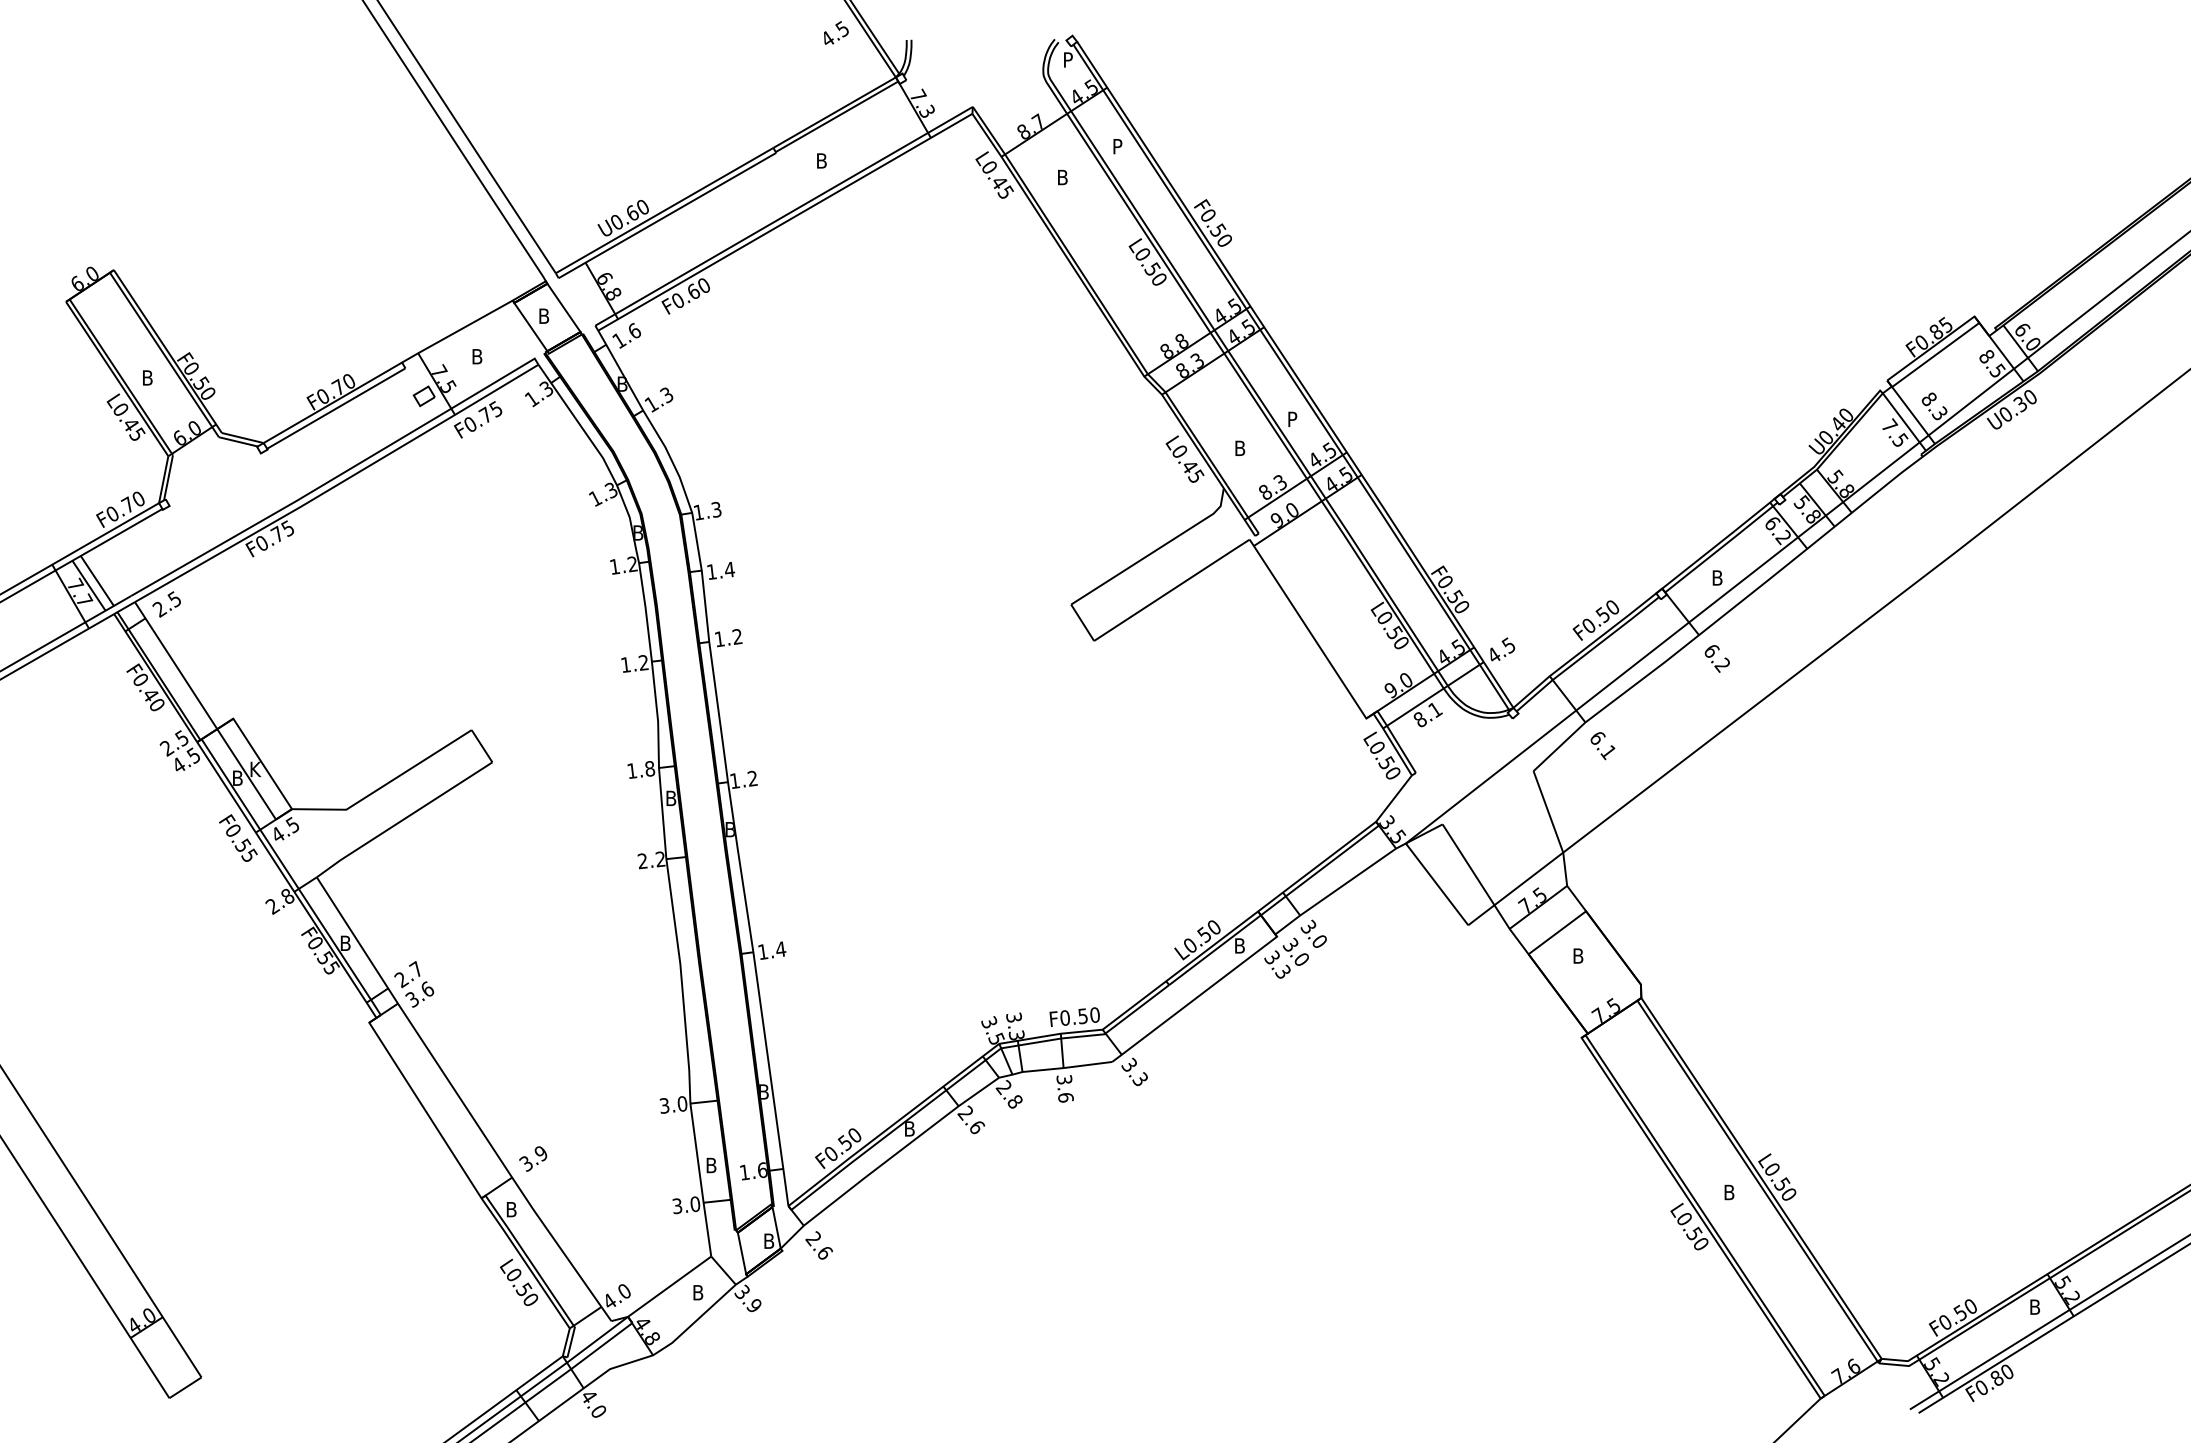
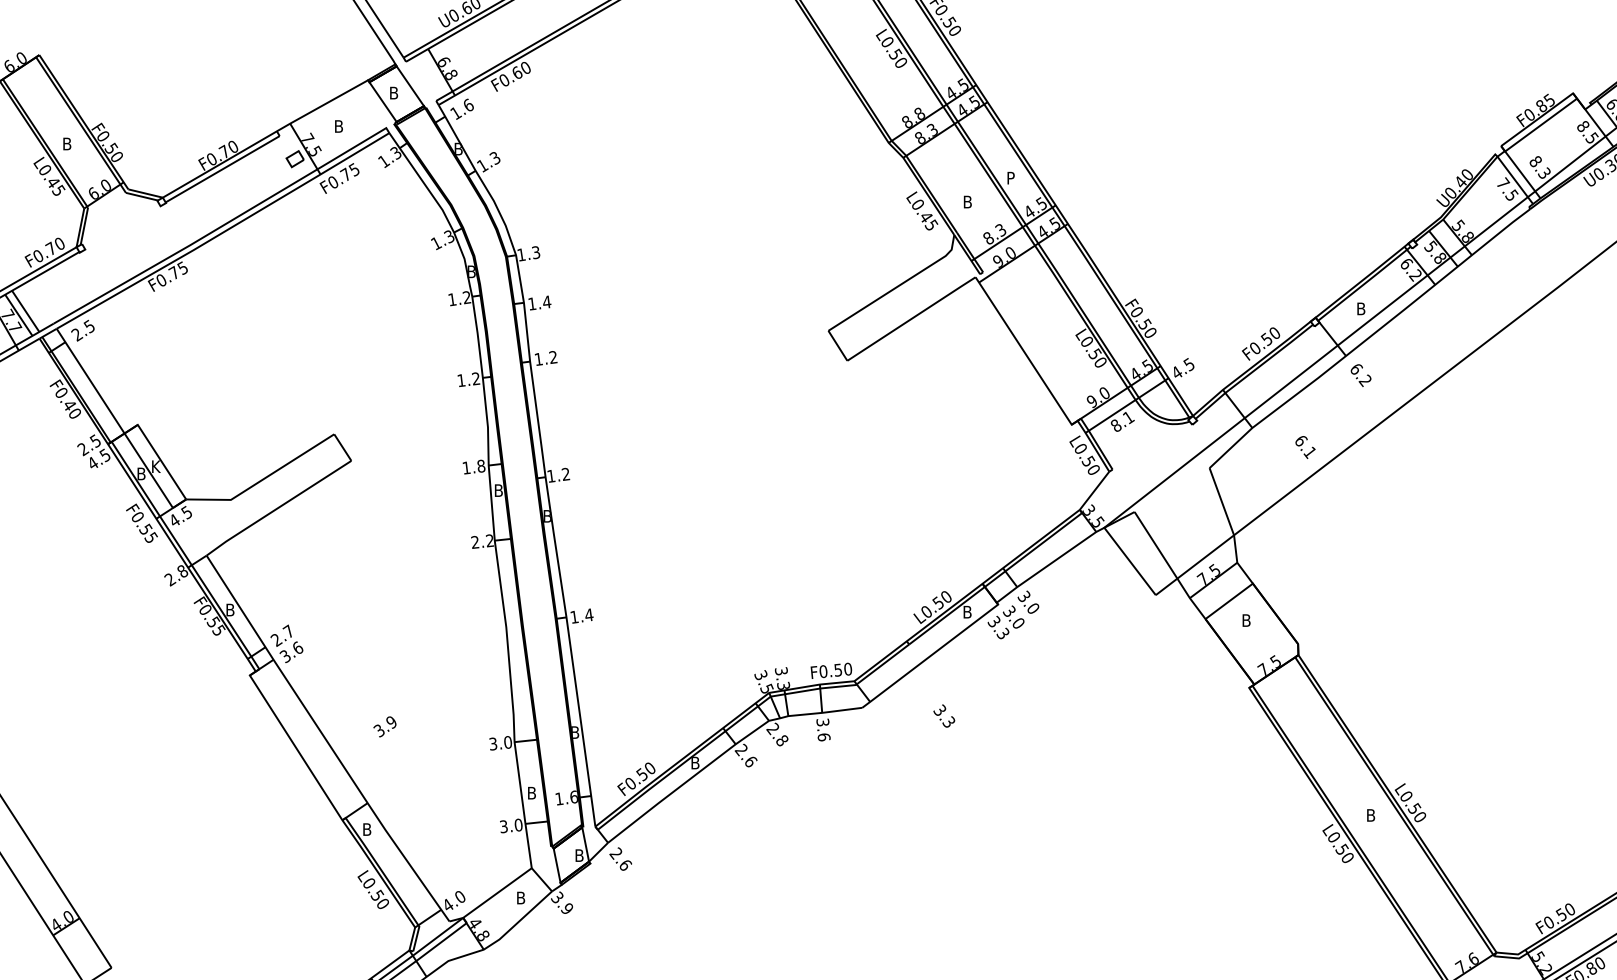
text: (1602, 746) -> (1305, 447), moved
text: (1134, 1071) -> (944, 715), moved
text: (533, 1158) -> (385, 726), moved

